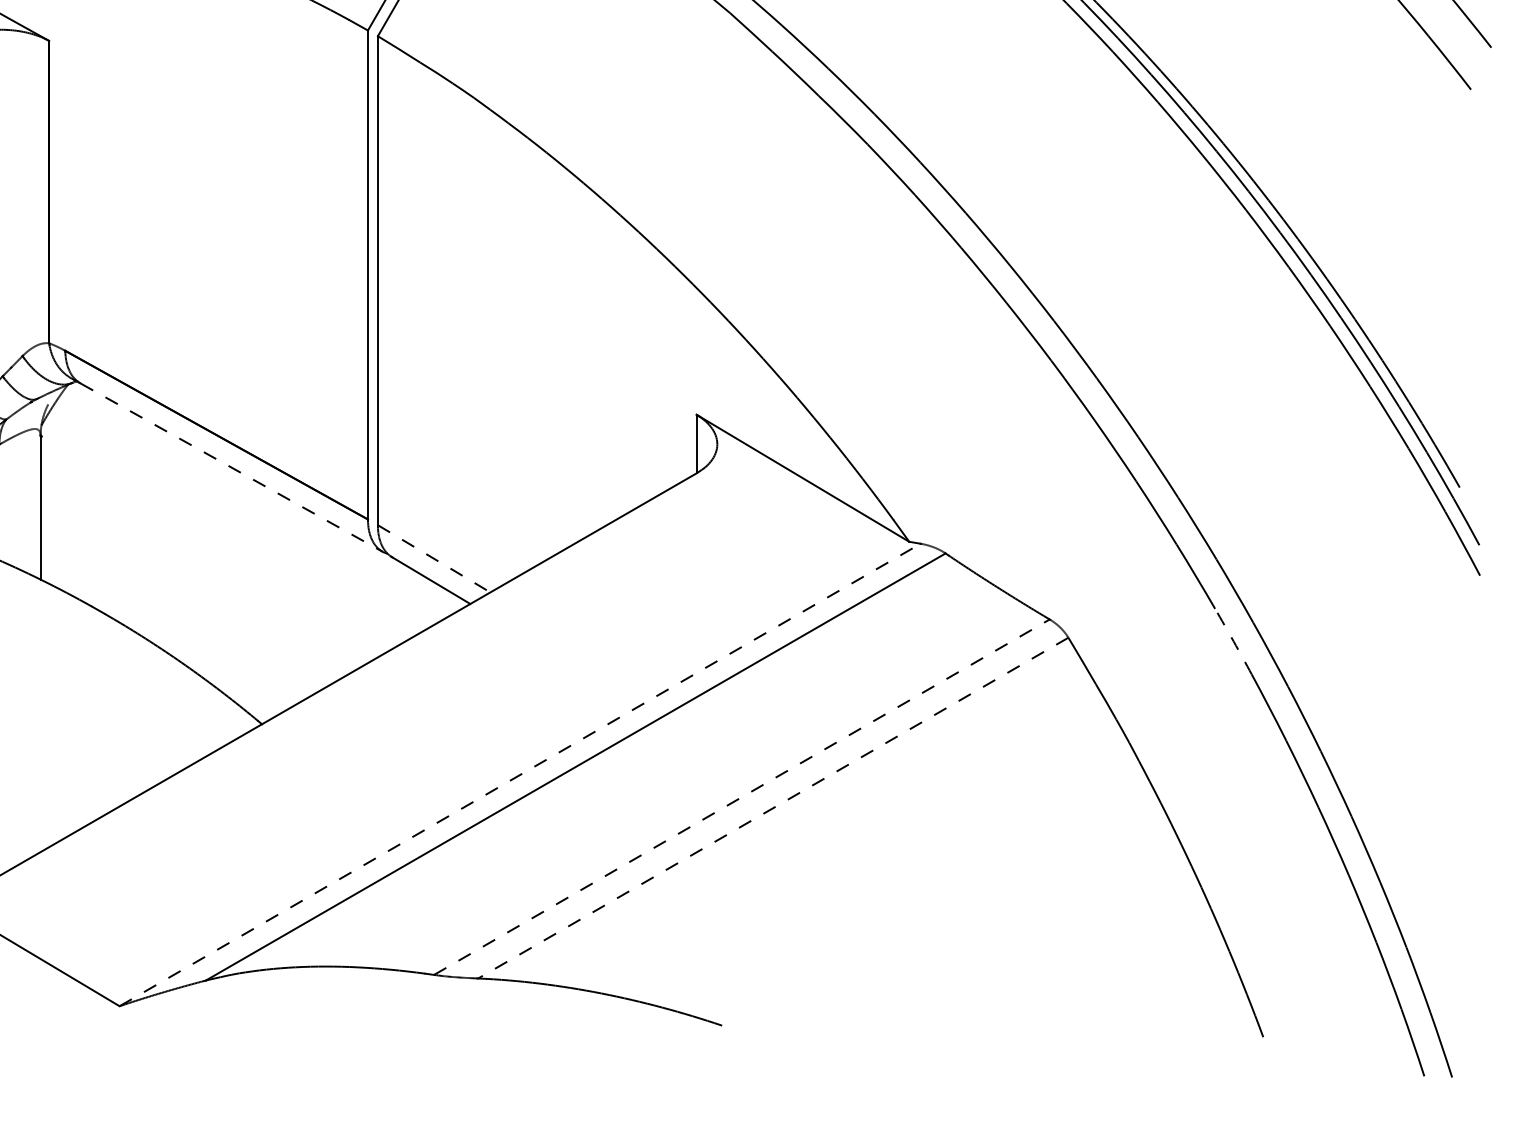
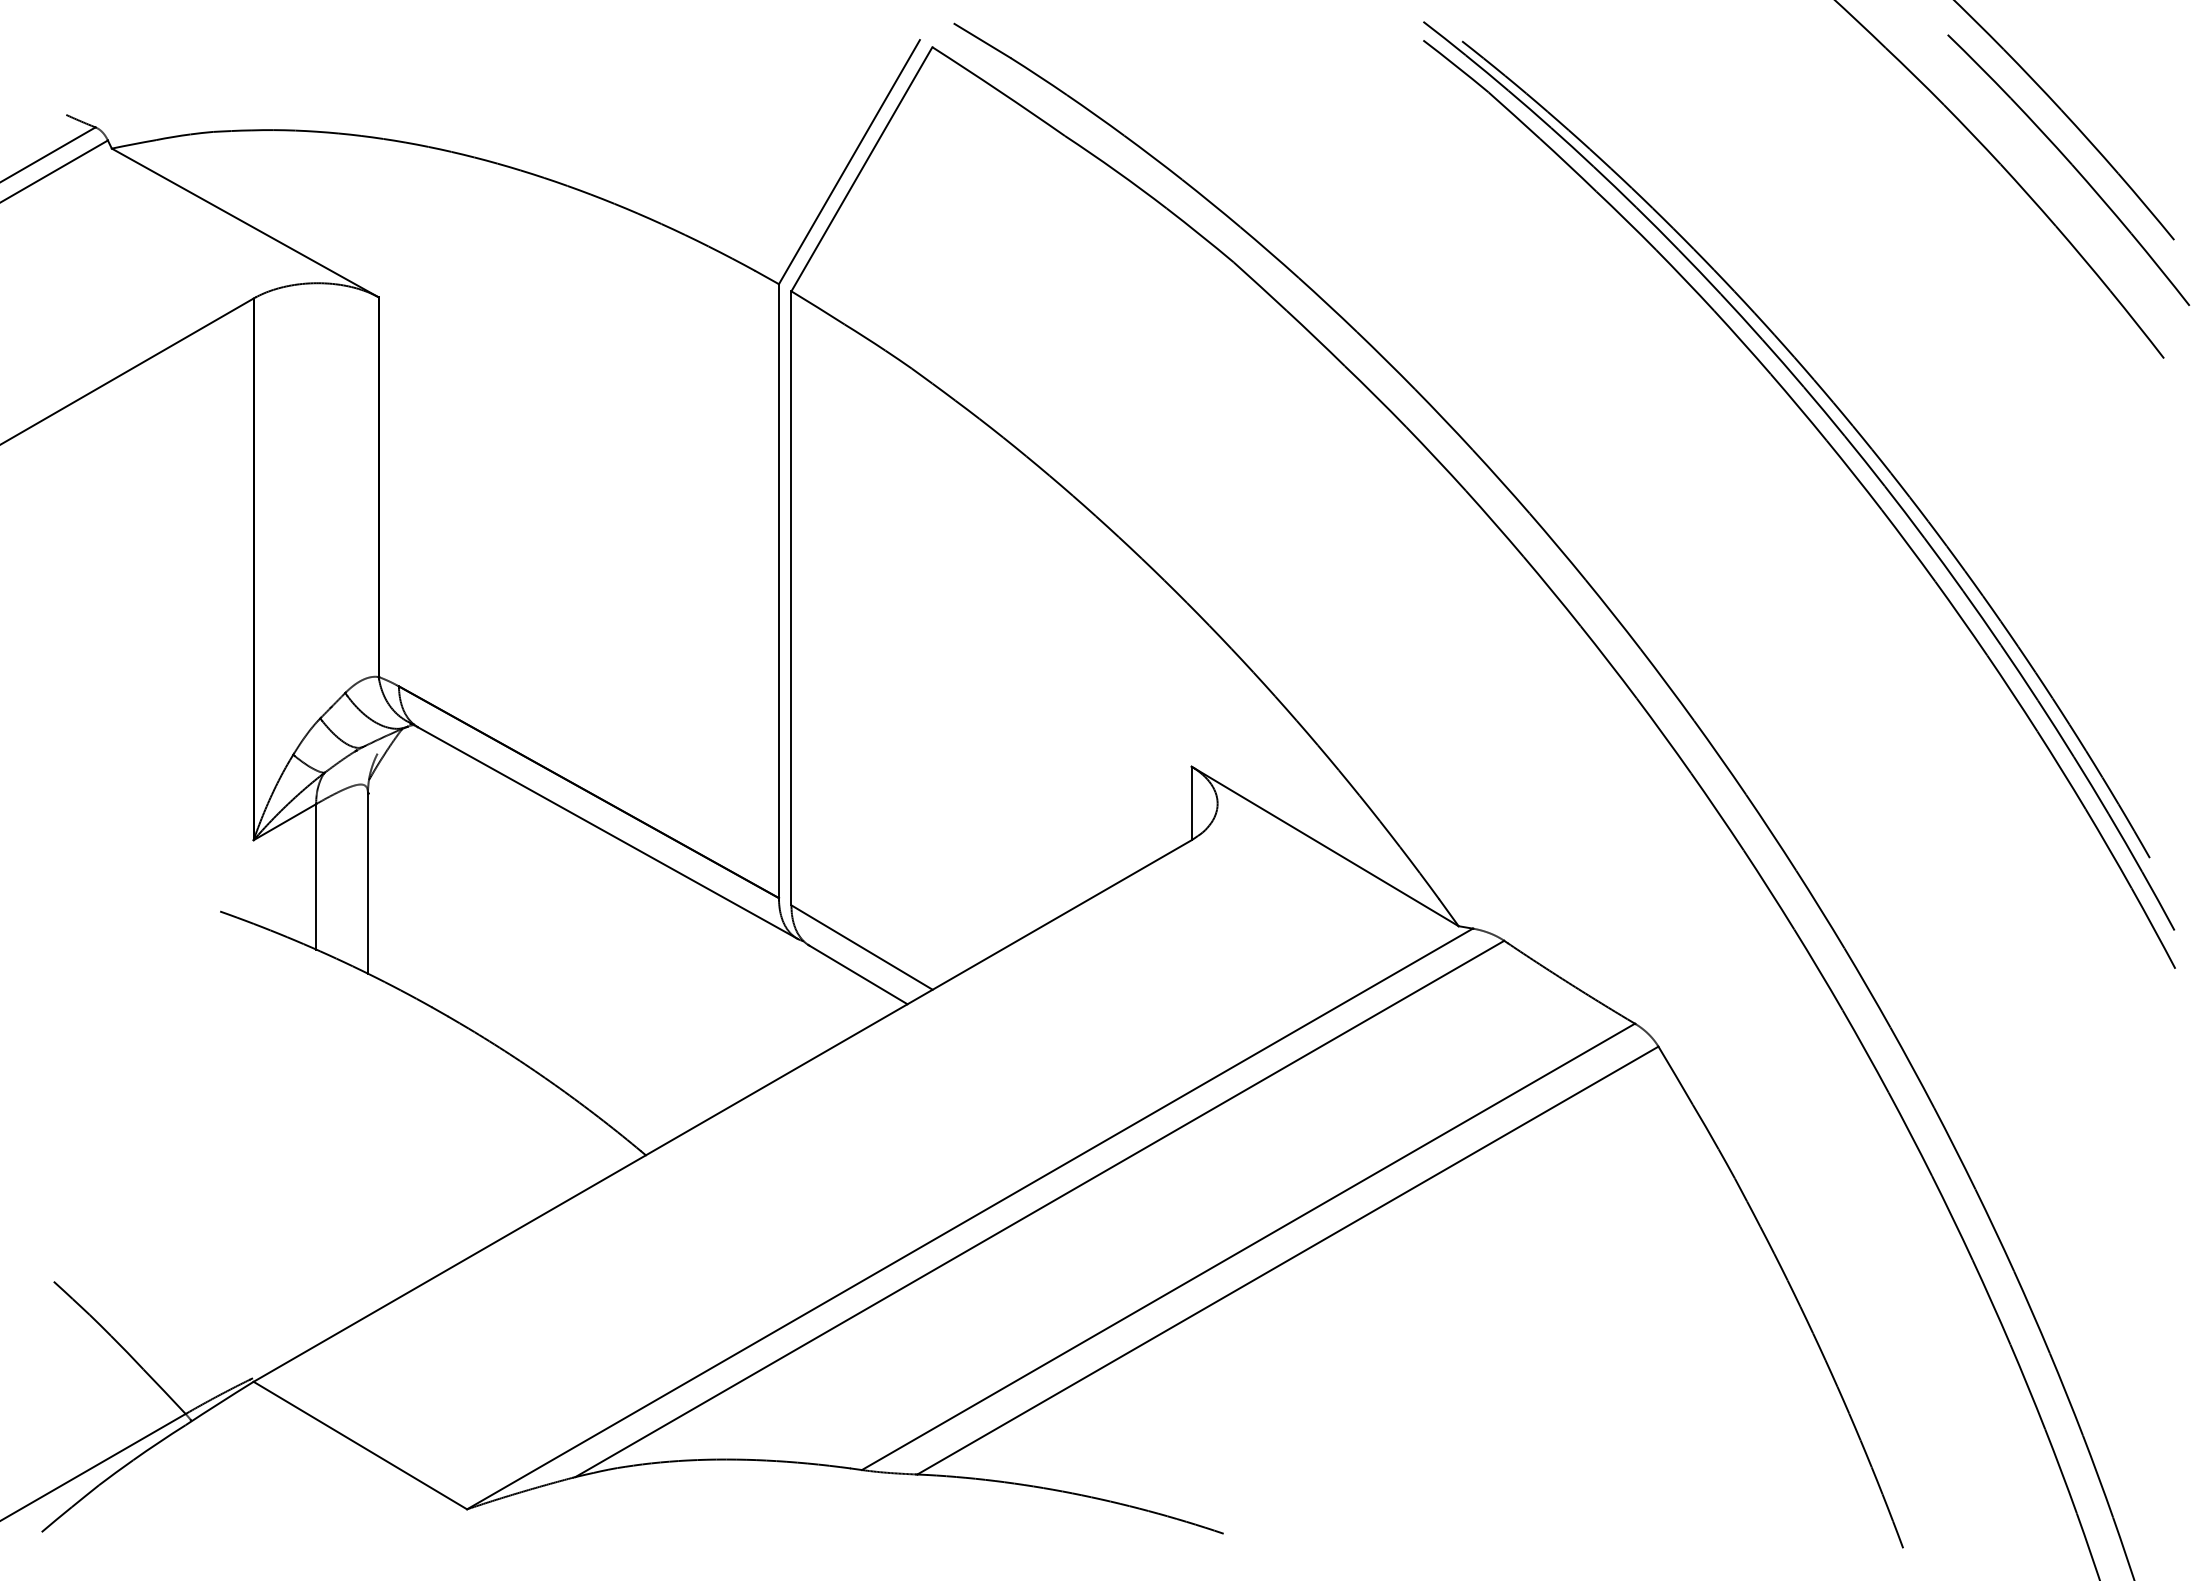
line: (232, 467) -> (608, 833), dashed -> solid
line: (434, 558) -> (862, 947), dashed -> solid
arc: (1234, 641) -> (1866, 1051), dashed -> solid
line: (520, 774) -> (970, 1218), dashed -> solid
line: (741, 796) -> (1248, 1246), dashed -> solid
line: (772, 808) -> (1287, 1260), dashed -> solid

